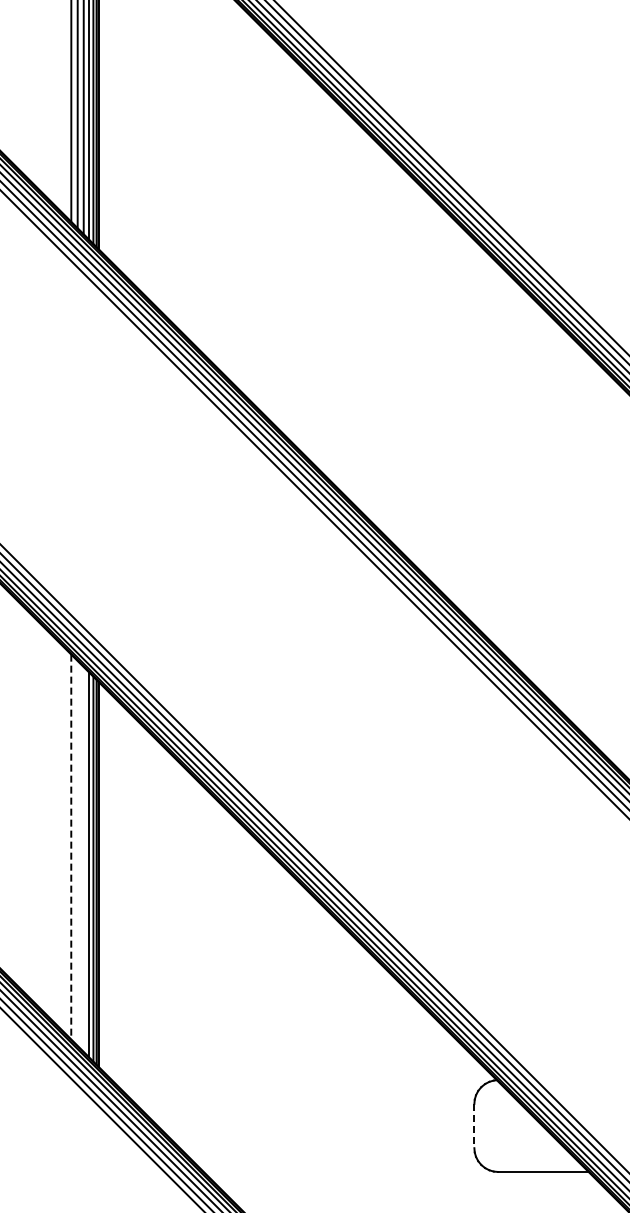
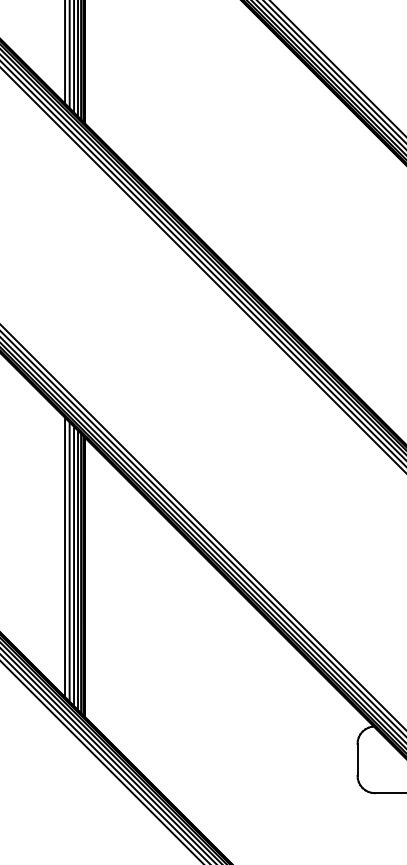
line: (71, 847) -> (65, 557), dashed -> solid
line: (77, 853) -> (69, 562), added
line: (83, 859) -> (73, 566), added
line: (474, 1126) -> (357, 760), dashed -> solid

